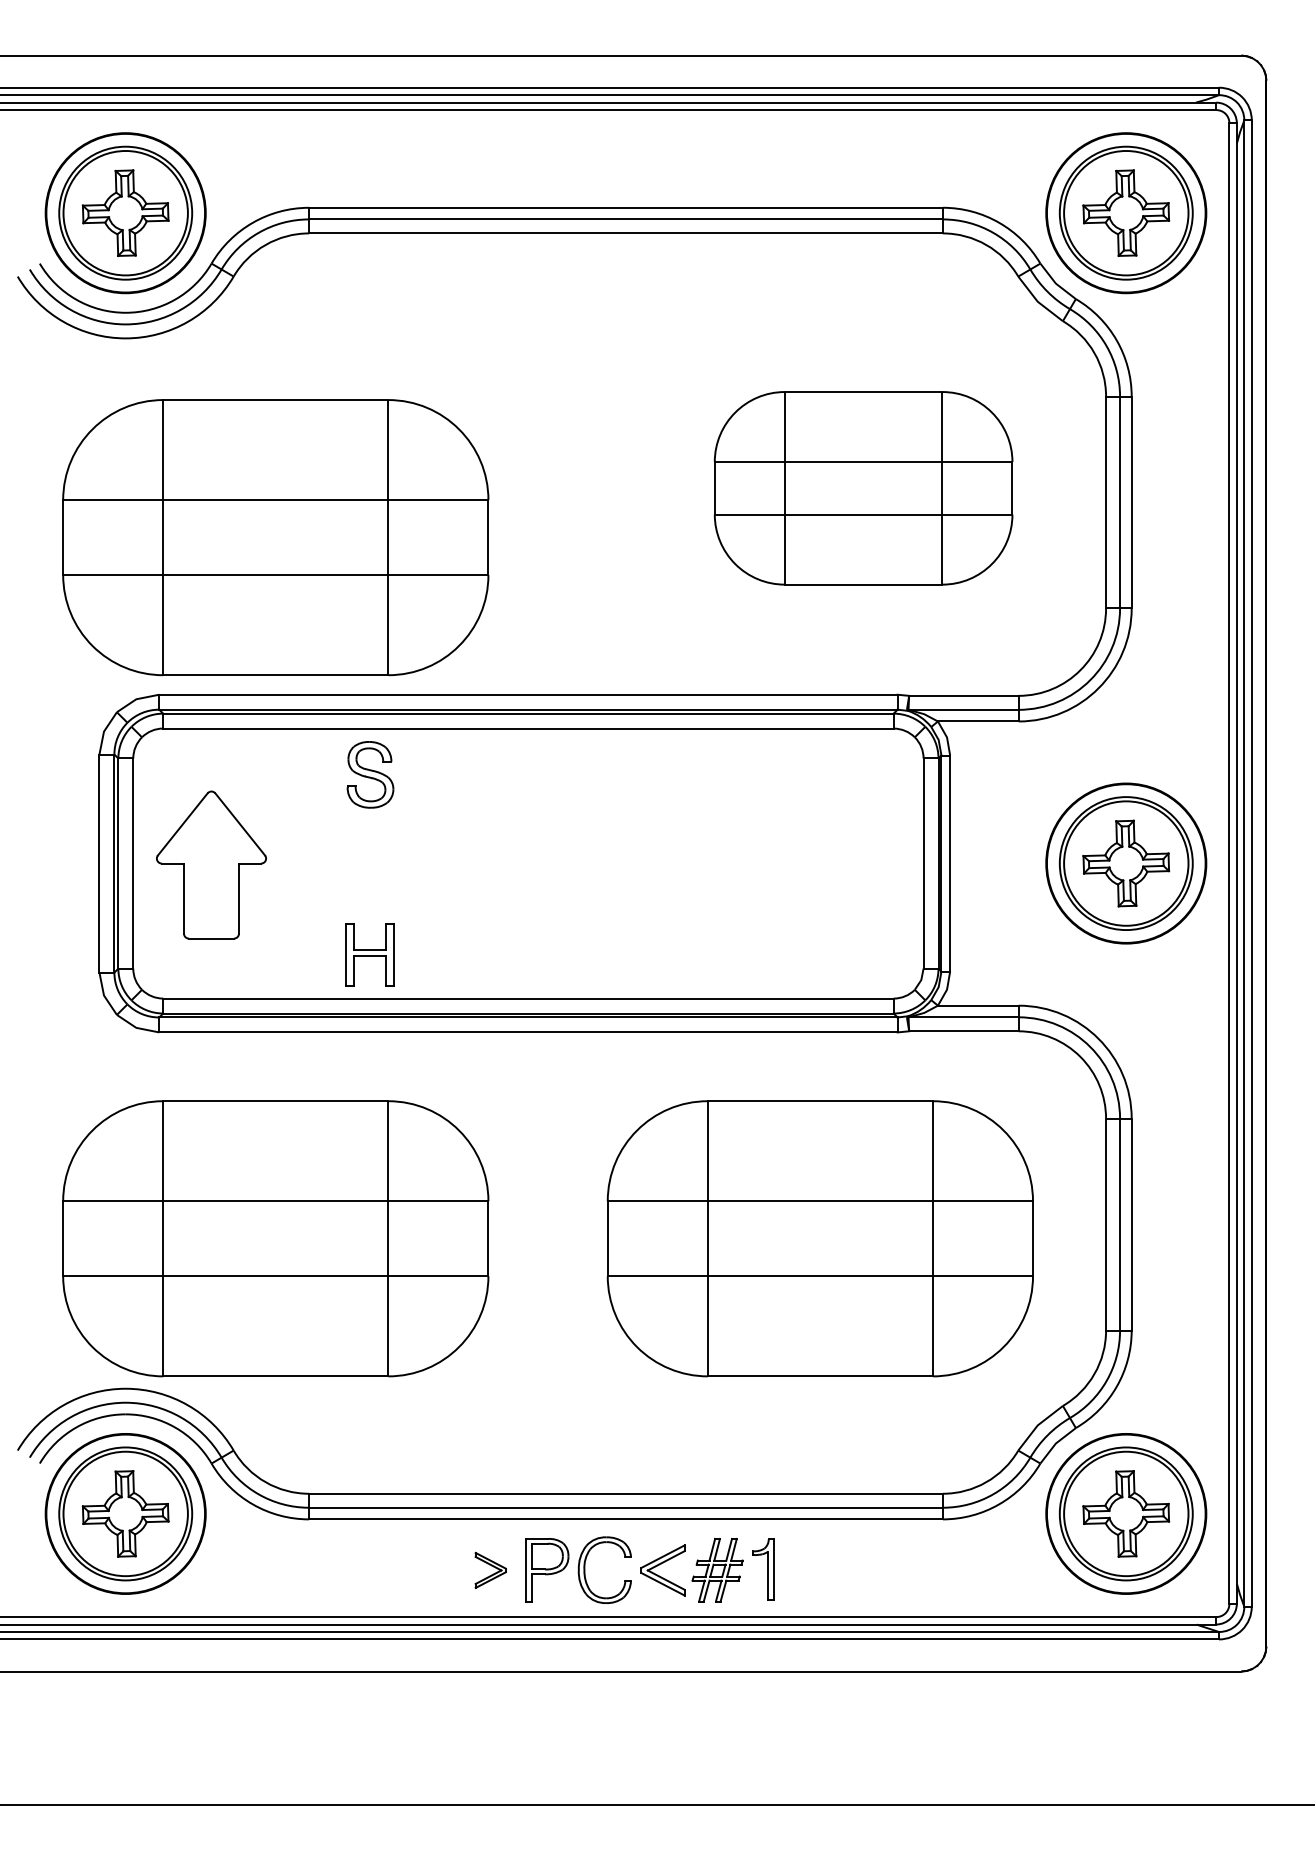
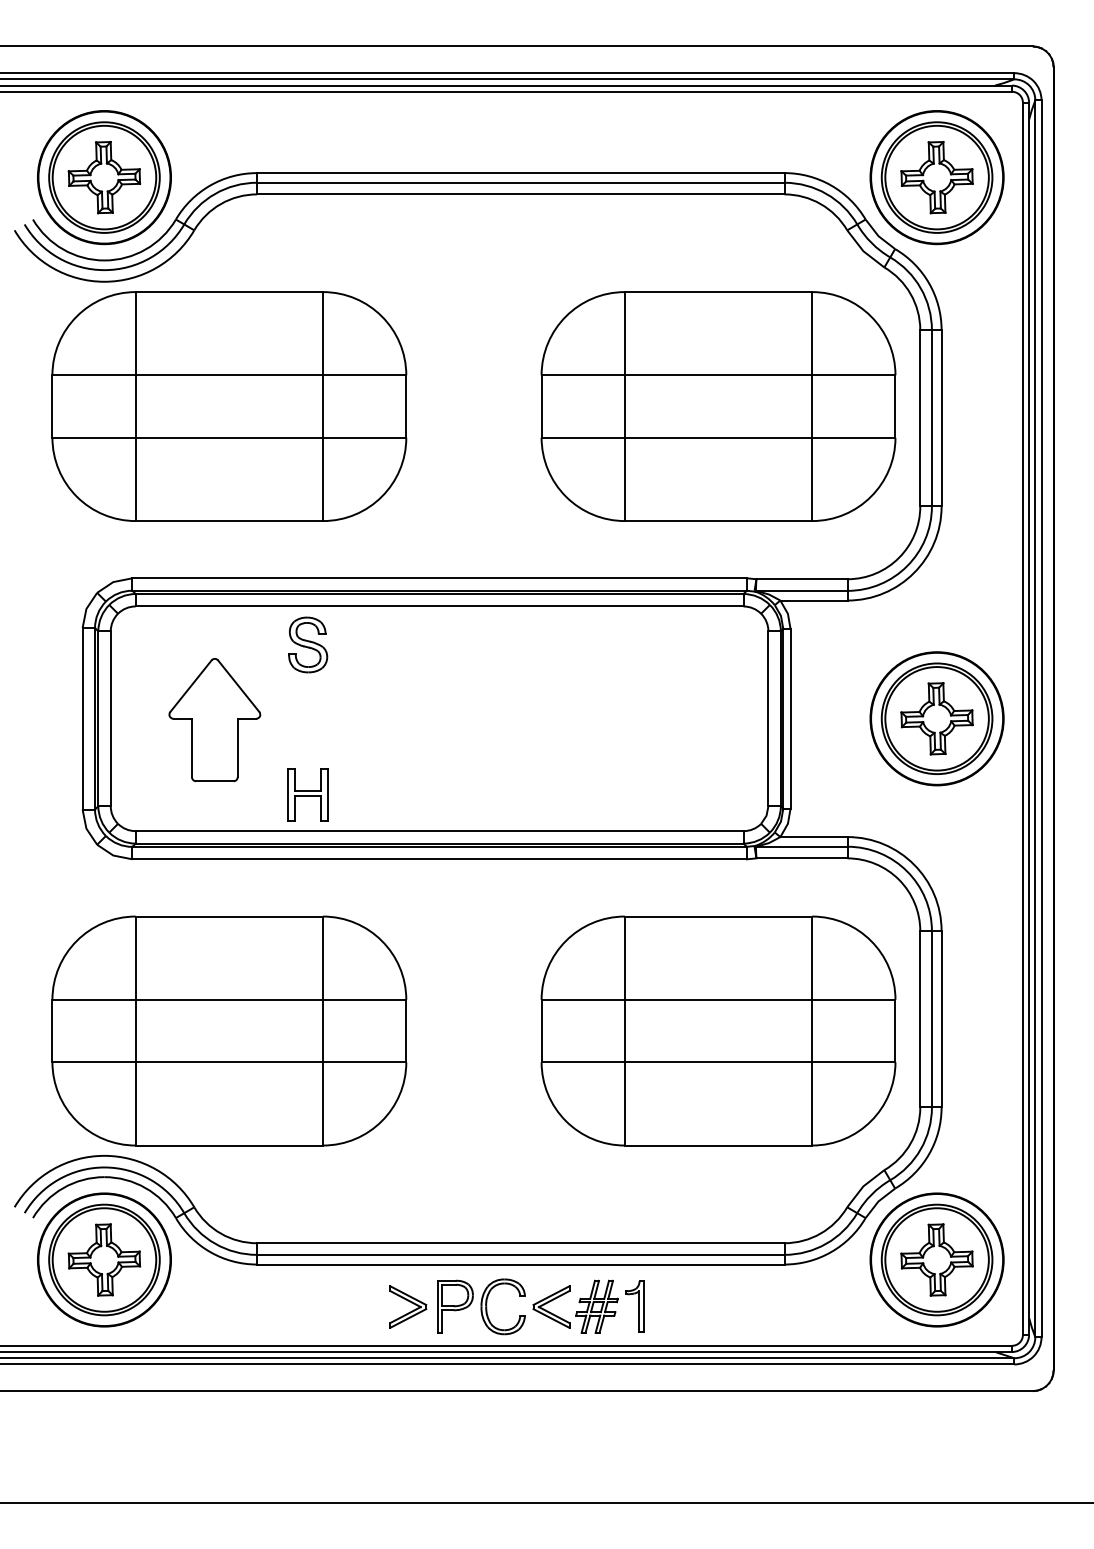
part: (863, 488) -> (718, 406), size x1.43
part: (275, 537) -> (229, 406), moved
part: (211, 865) -> (214, 720), moved
part: (820, 1238) -> (718, 1030), moved
part: (491, 1569) -> (408, 1306), size x1.43

